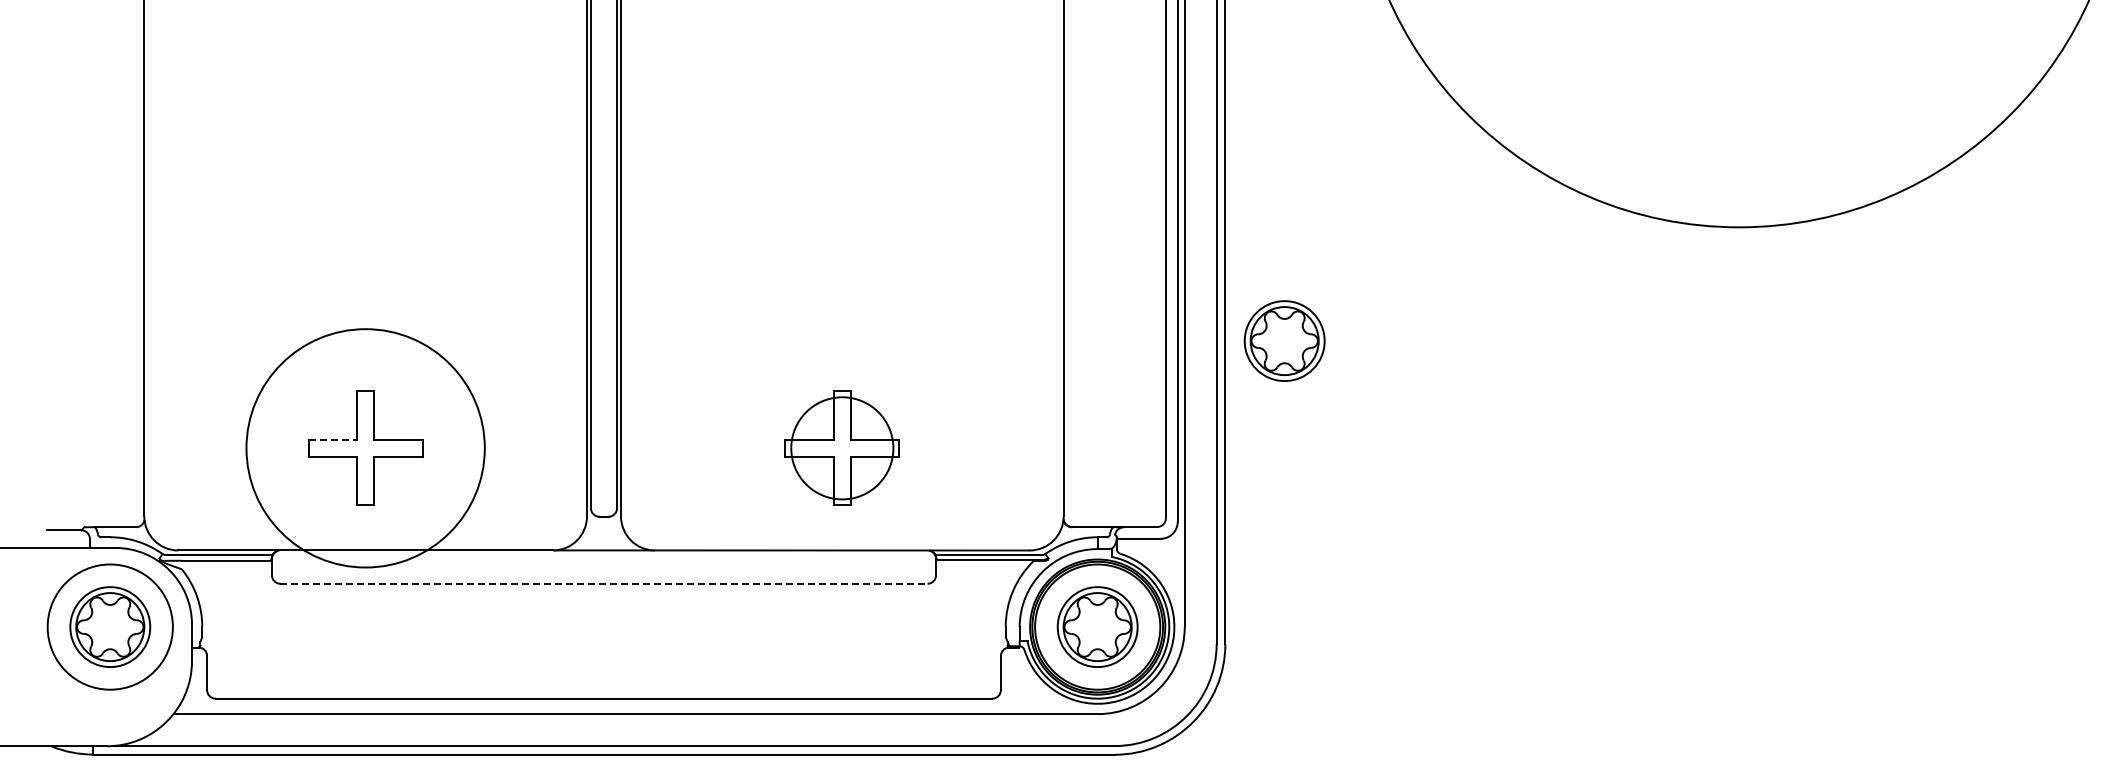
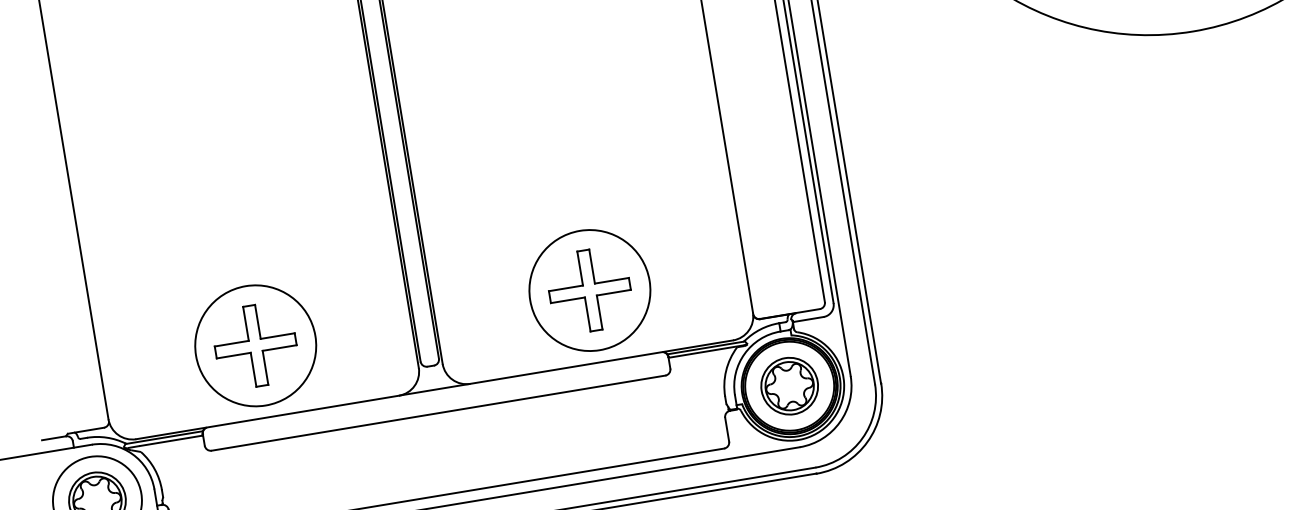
part: (1284, 340) -> (887, 163), removed
line: (333, 439) -> (232, 343), dashed -> solid
circle: (365, 448) -> (255, 345), size x0.71
circle: (842, 448) -> (590, 290), size x1.67
line: (604, 583) -> (438, 412), dashed -> solid

